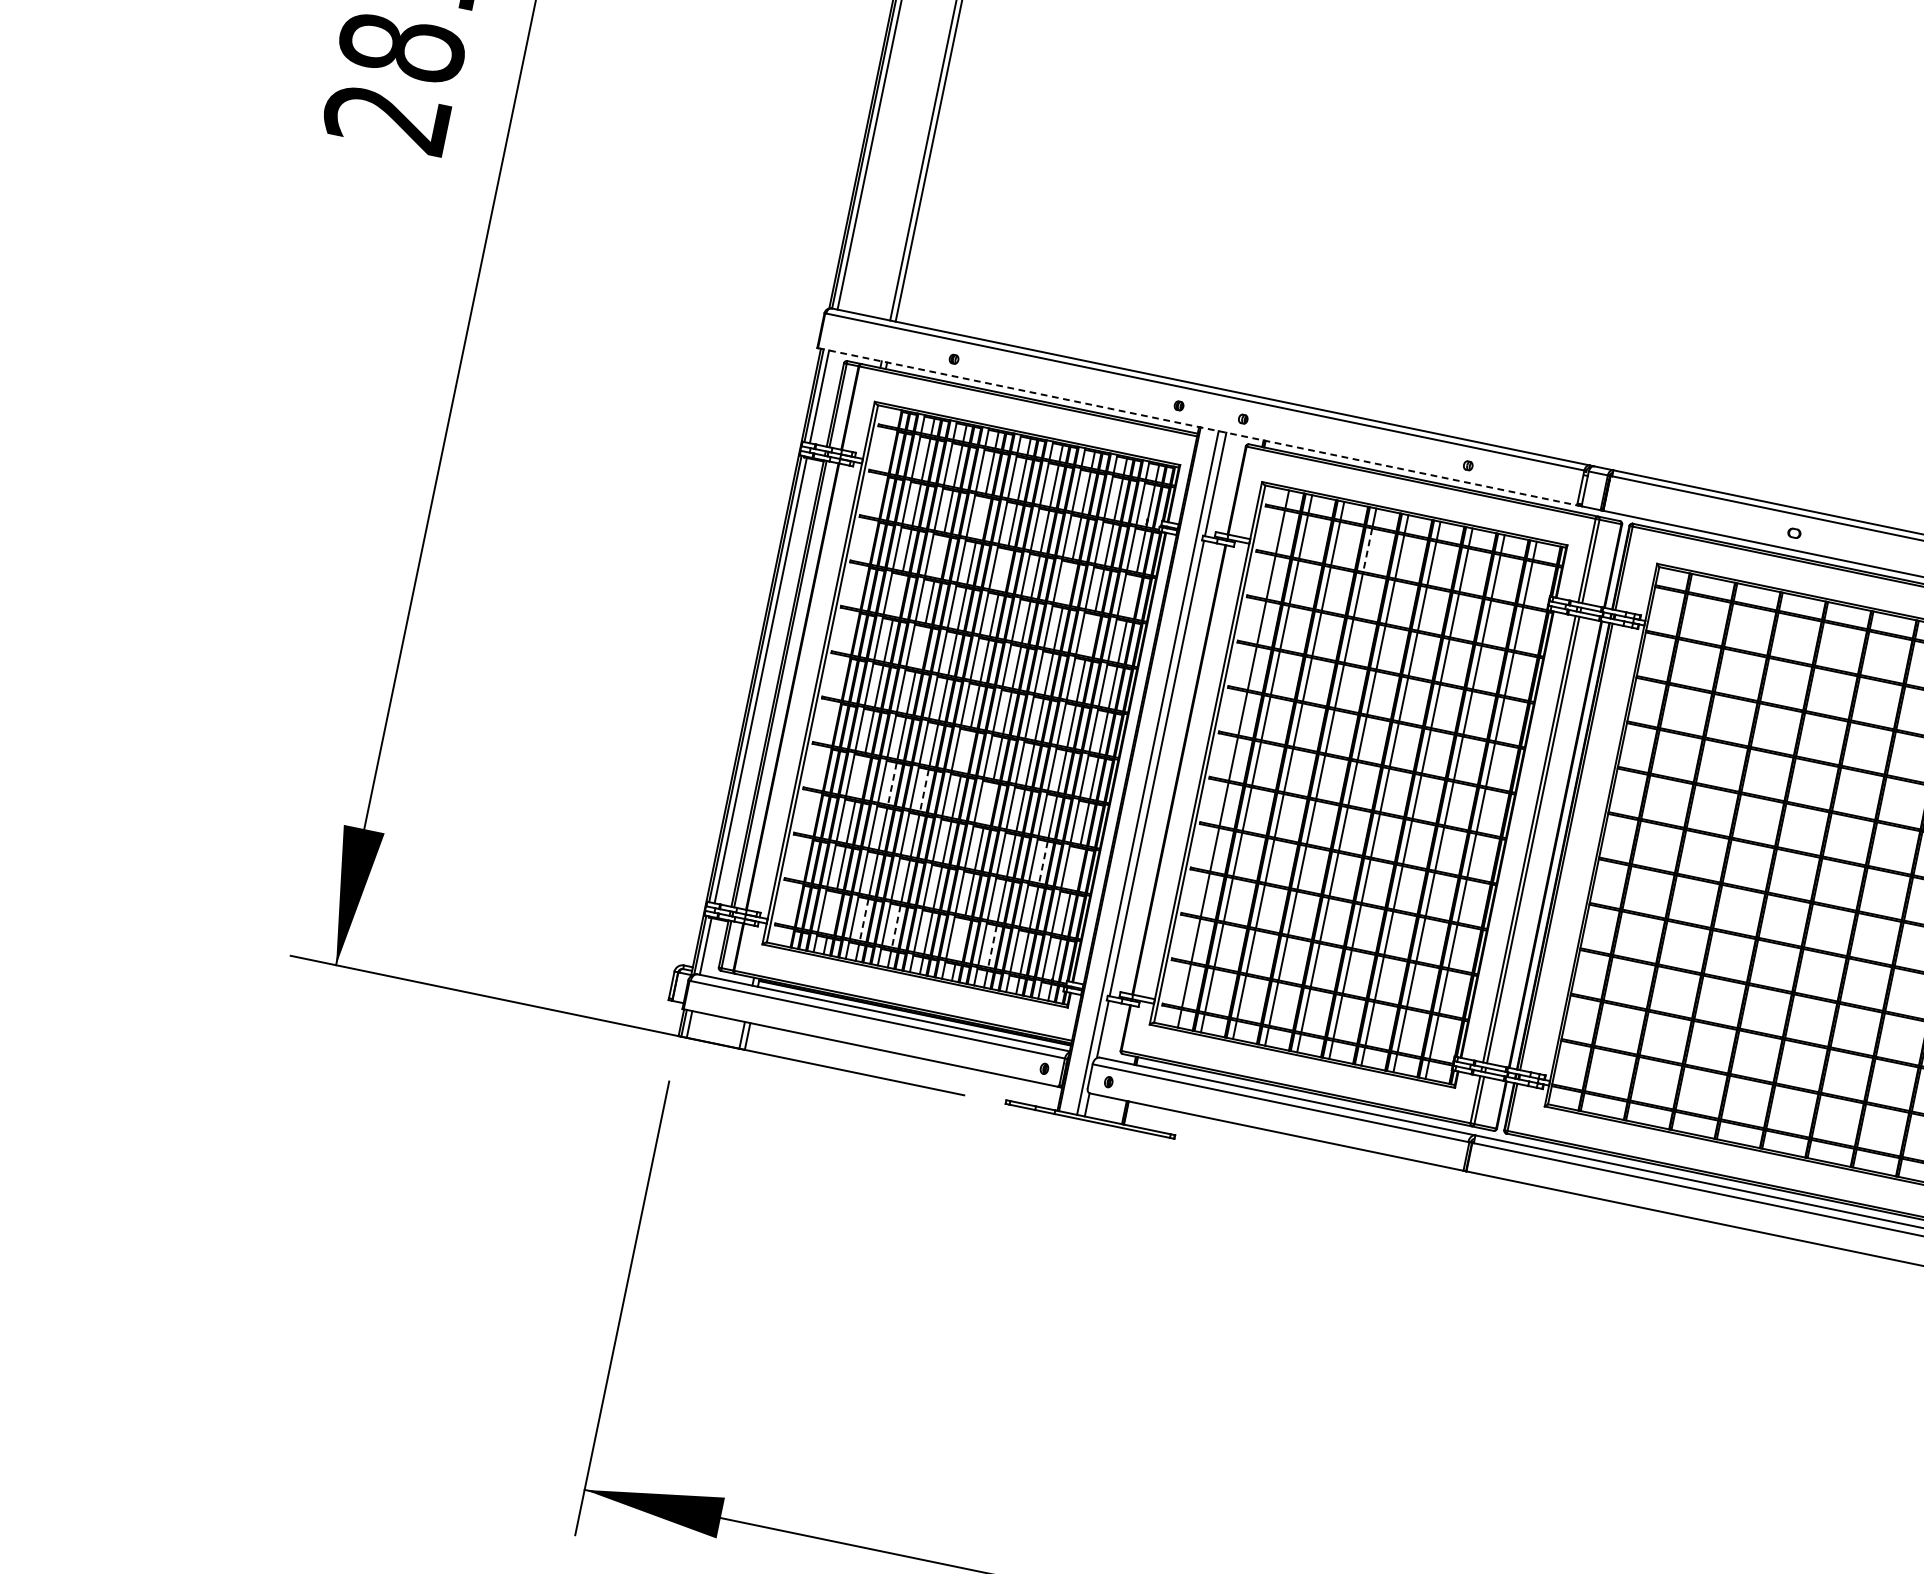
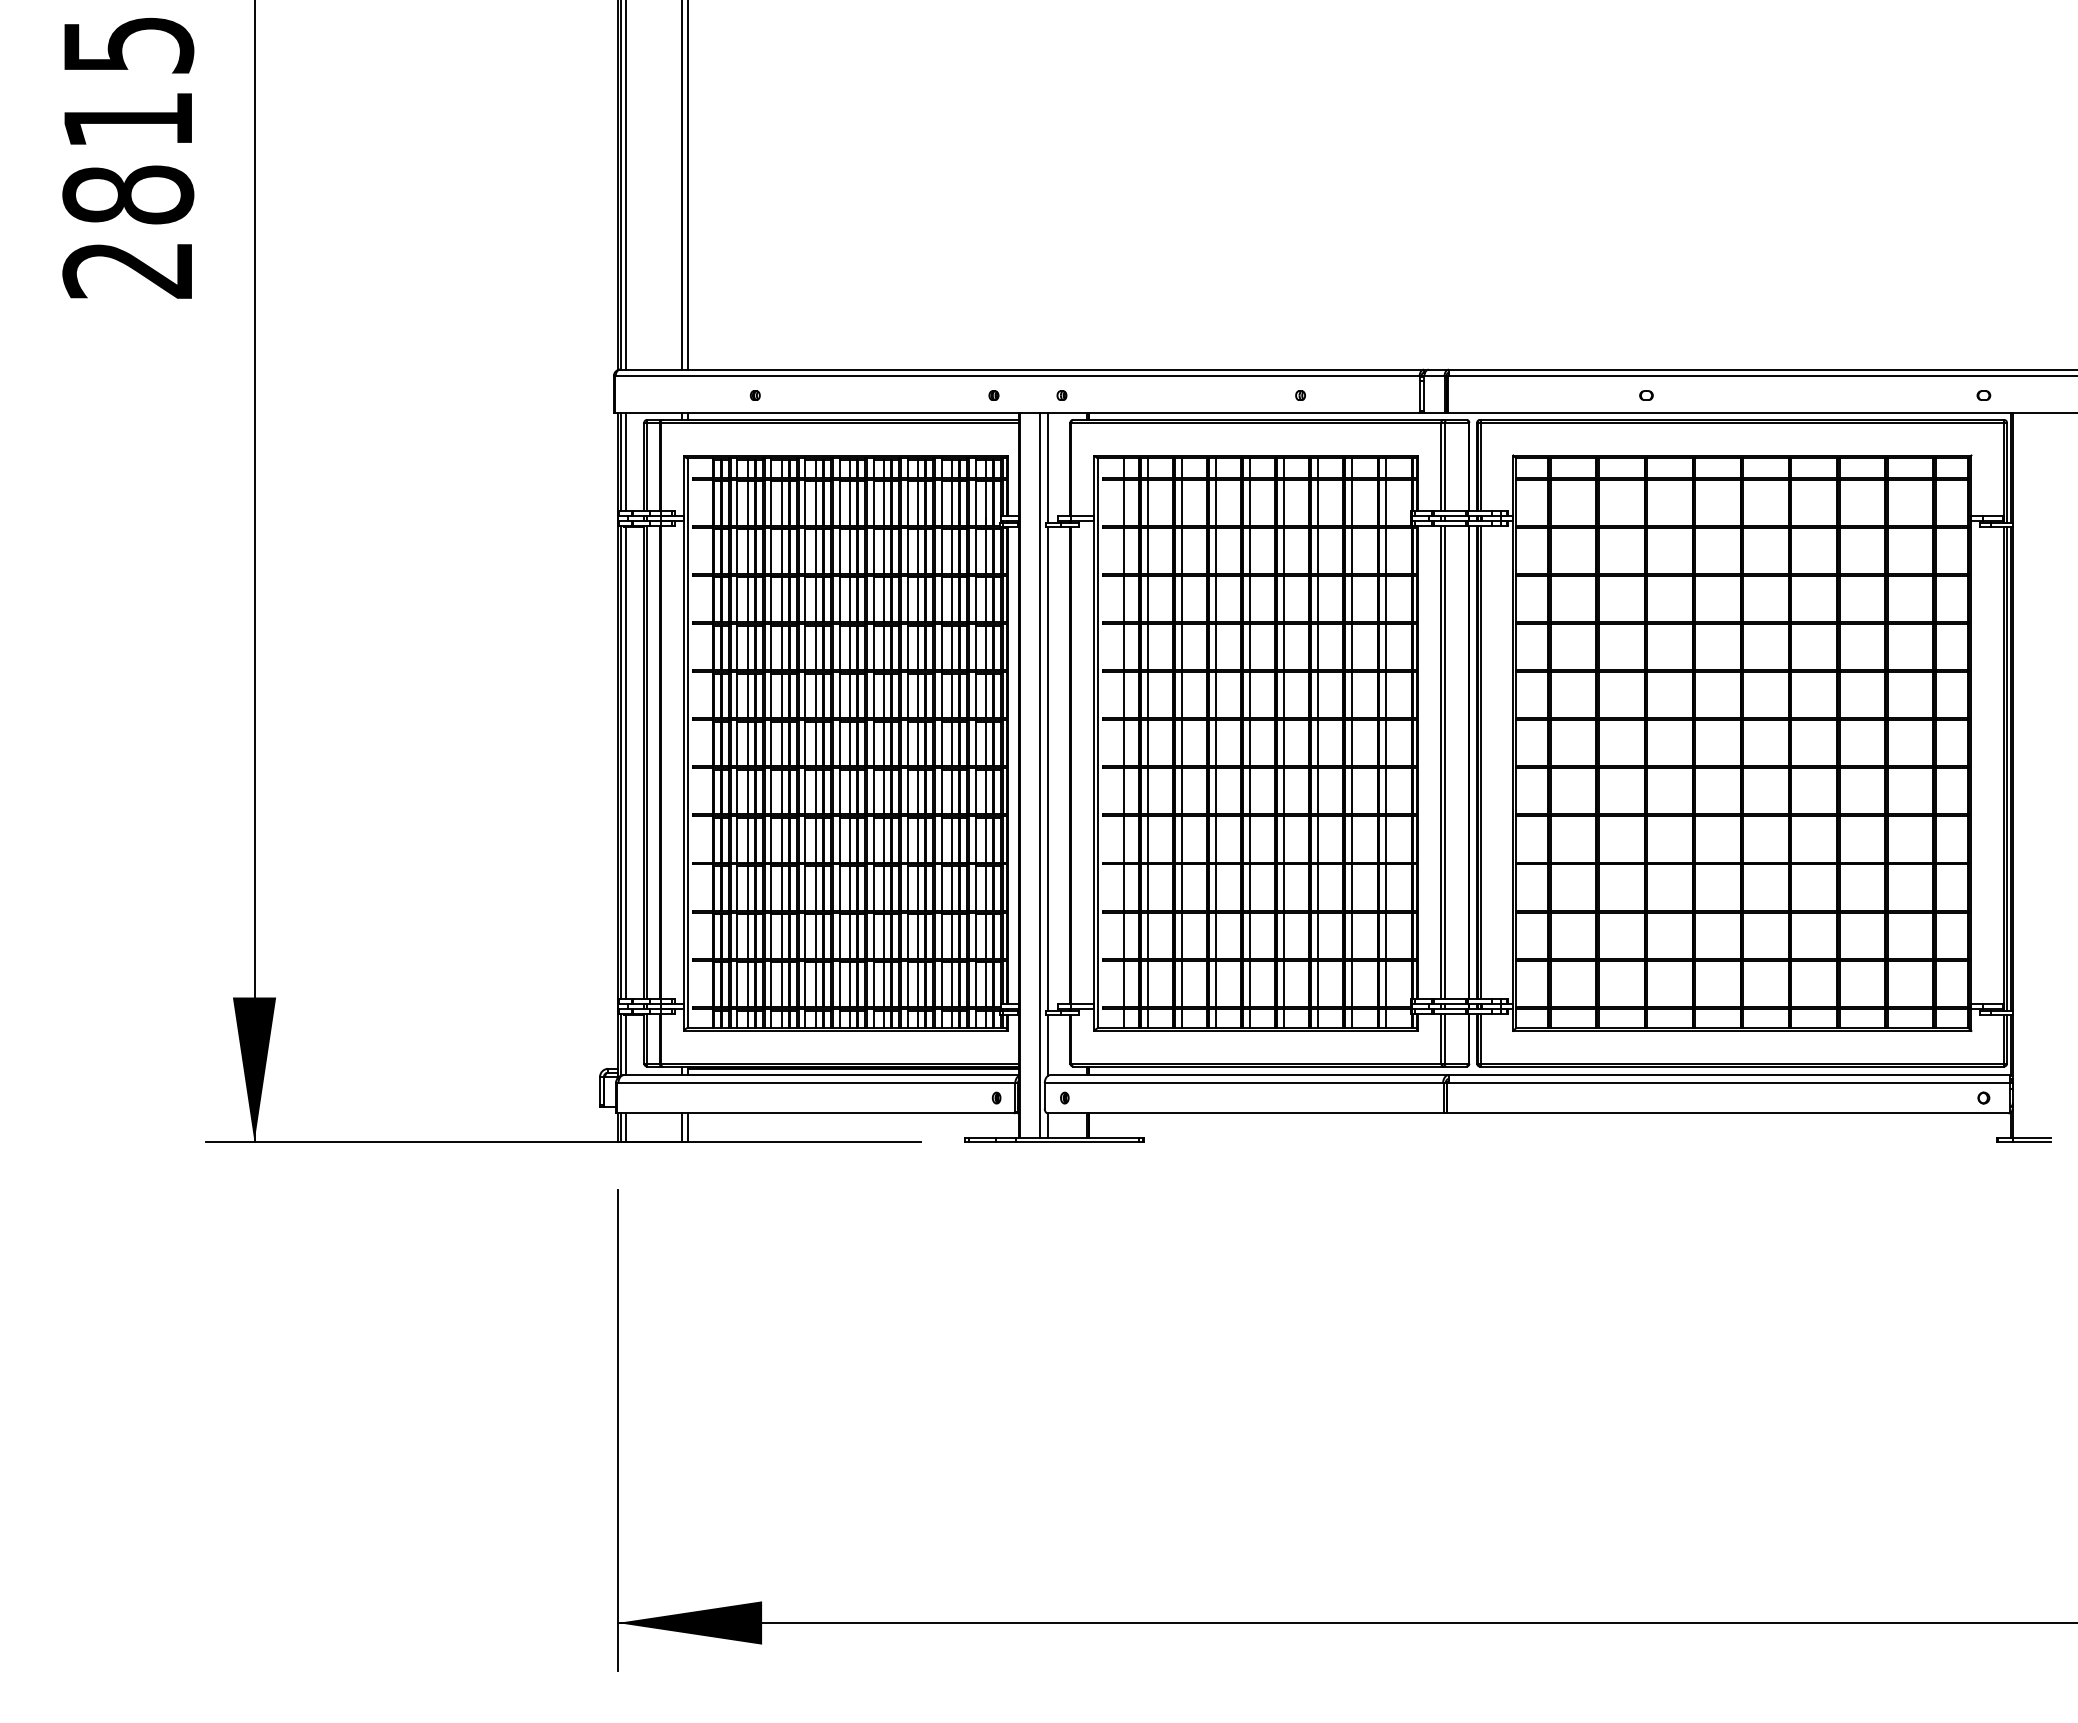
line: (1198, 426) -> (1017, 412), dashed -> solid
line: (981, 518) -> (816, 551), added
line: (1367, 551) -> (1216, 503), dashed -> solid
line: (939, 556) -> (782, 599), added
line: (1004, 570) -> (850, 599), added
line: (1068, 583) -> (918, 599), added
line: (898, 595) -> (748, 647), added
line: (1132, 596) -> (986, 599), added
line: (1090, 635) -> (952, 647), added
line: (921, 647) -> (782, 695), added
line: (966, 751) -> (850, 791), added
line: (860, 777) -> (748, 840), added
line: (892, 784) -> (782, 840), dashed -> solid
line: (924, 790) -> (816, 840), dashed -> solid
line: (989, 804) -> (884, 840), added
line: (1043, 862) -> (952, 888), dashed -> solid
line: (1075, 869) -> (986, 888), added
line: (832, 913) -> (748, 984), added
line: (864, 920) -> (782, 985), dashed -> solid
line: (896, 927) -> (816, 985), dashed -> solid
line: (960, 939) -> (884, 984), added
line: (992, 947) -> (918, 985), dashed -> solid

